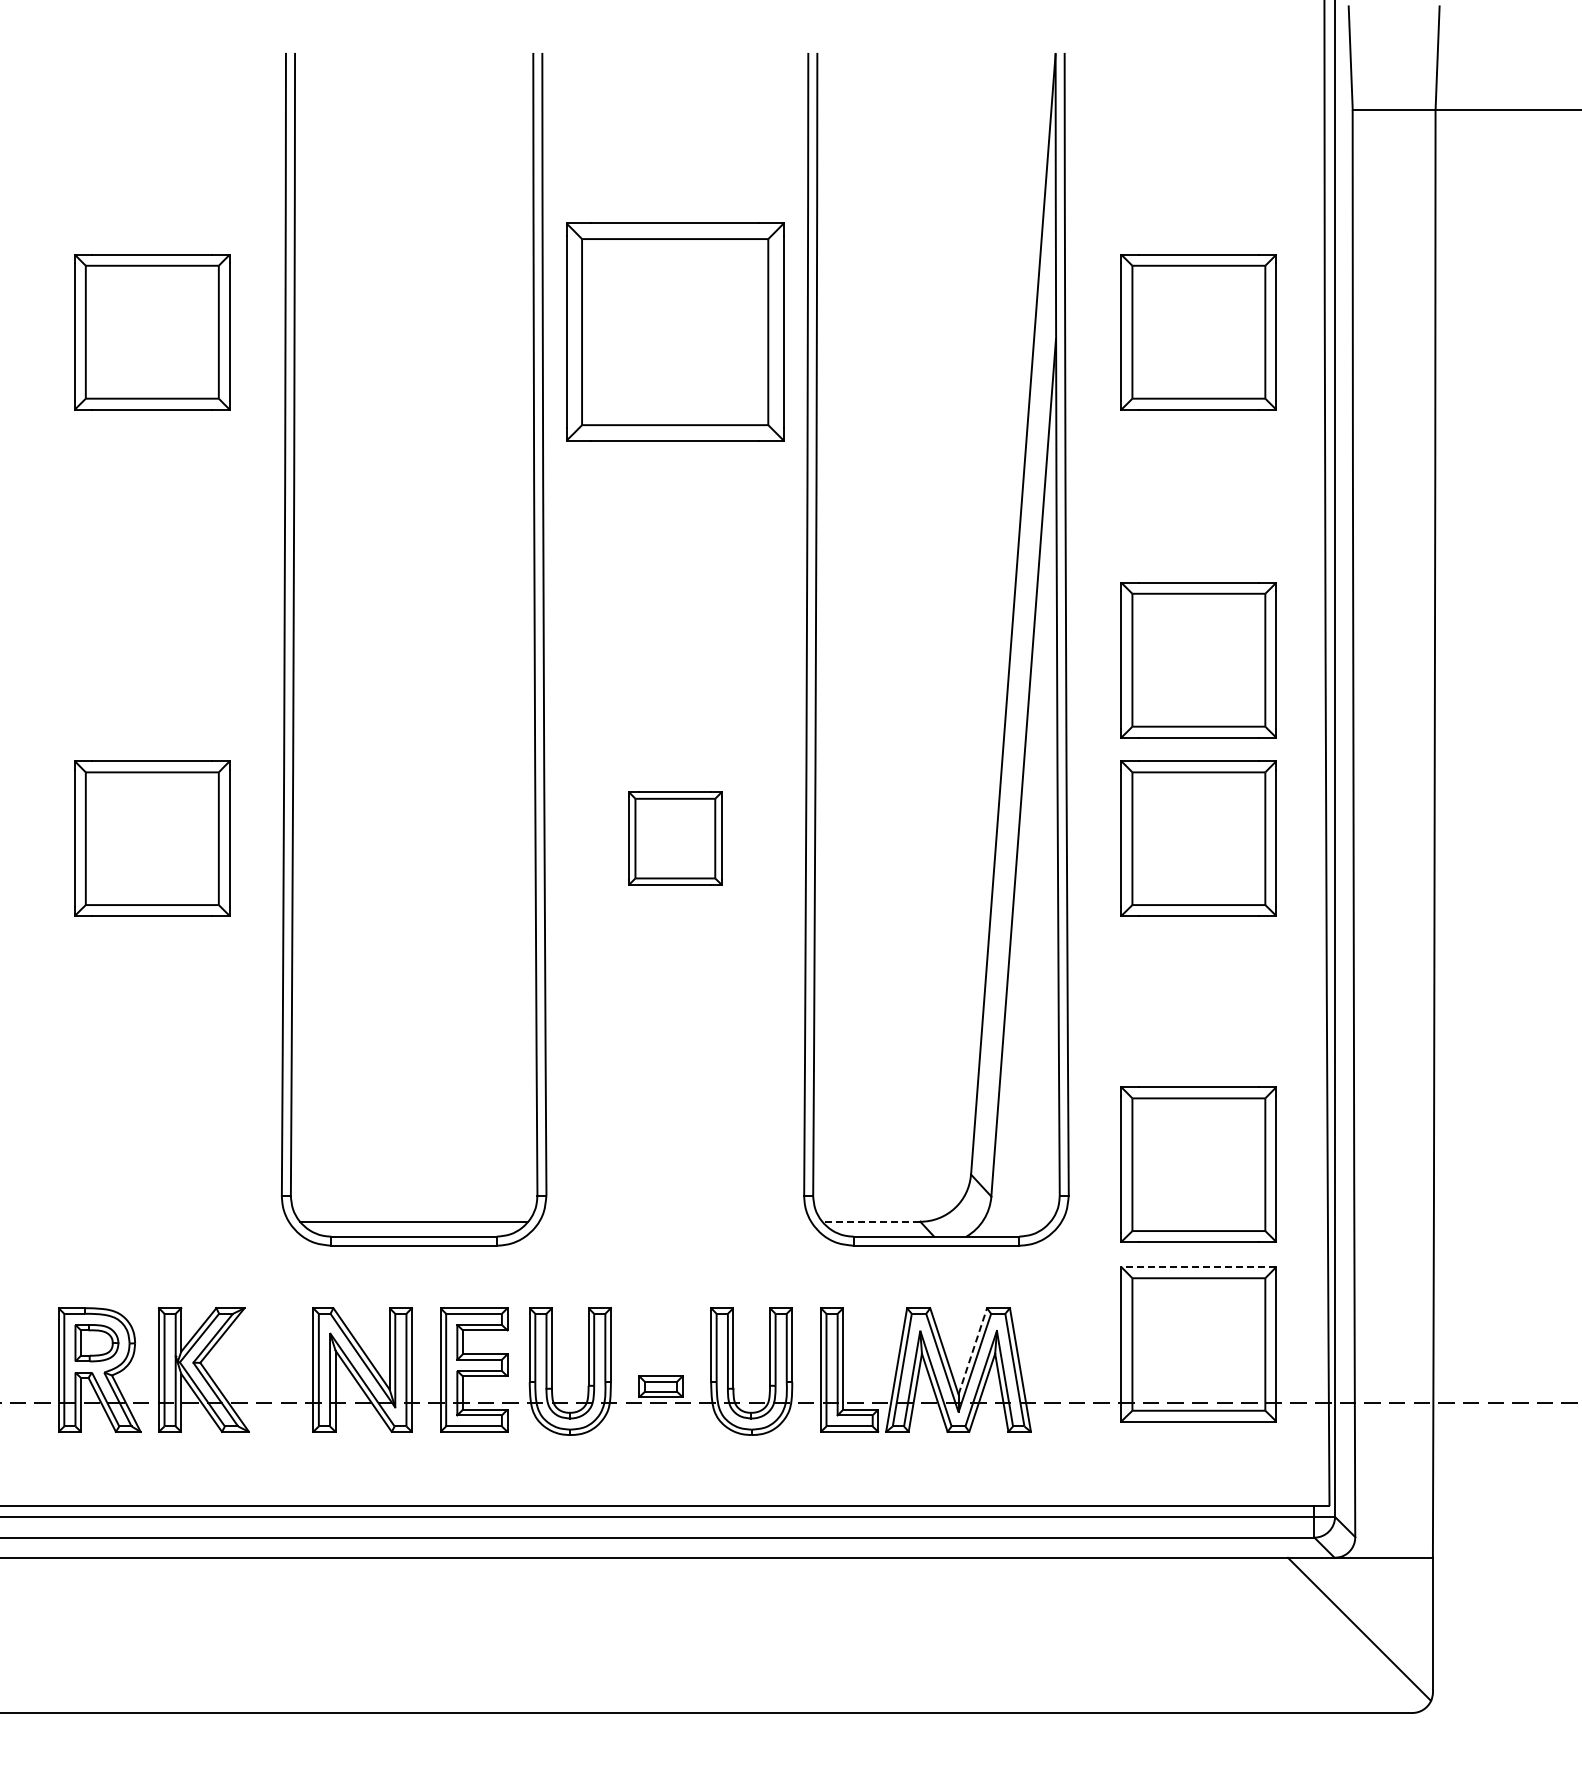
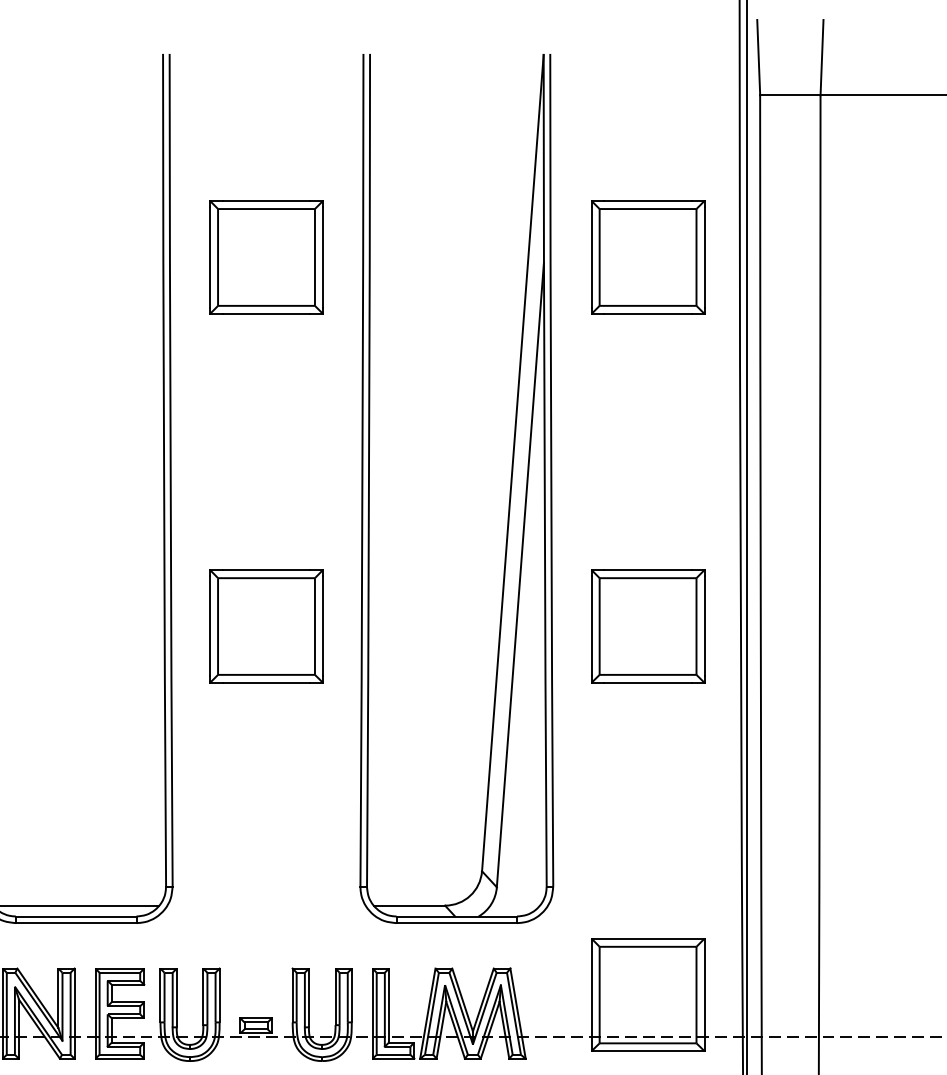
part: (675, 332) -> (266, 257), size x0.71
part: (1198, 660) -> (647, 496), removed
part: (675, 838) -> (266, 626), size x1.67
part: (1198, 1164) -> (647, 863), removed
line: (871, 1221) -> (409, 905), dashed -> solid
line: (1198, 1266) -> (647, 938), dashed -> solid
line: (972, 1350) -> (483, 999), dashed -> solid

